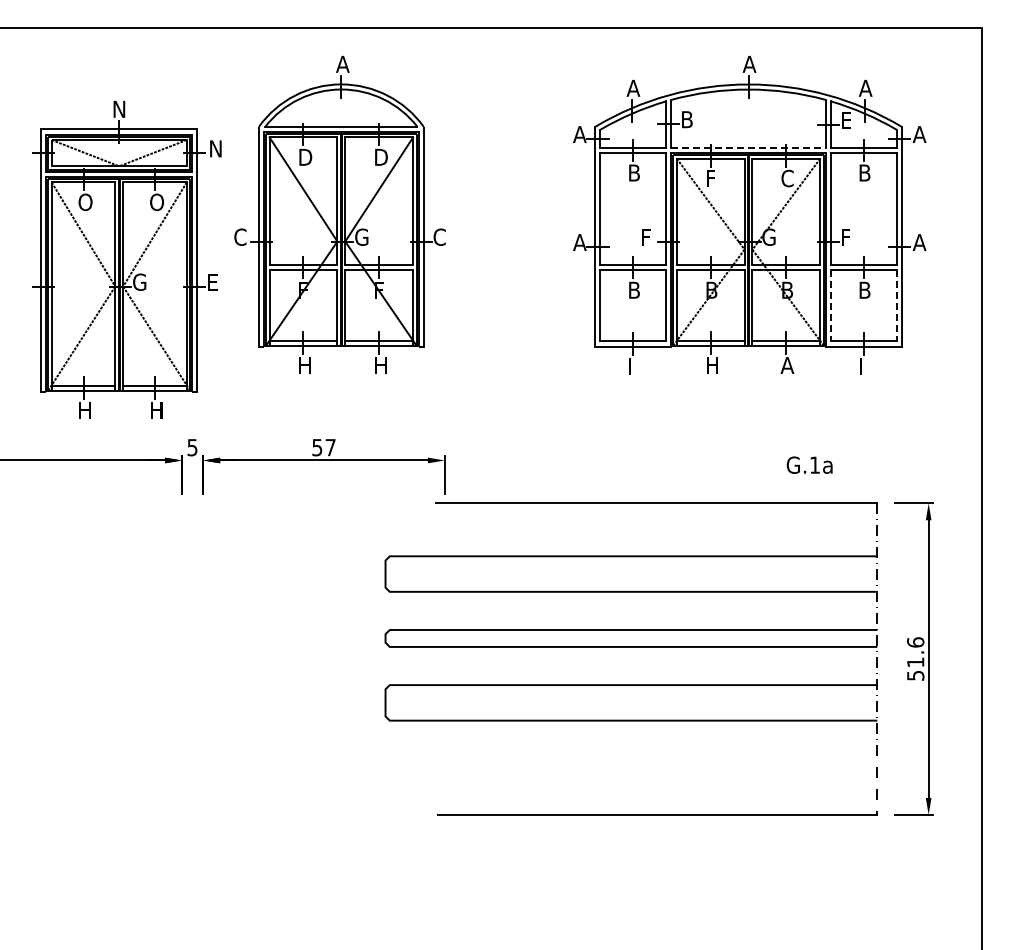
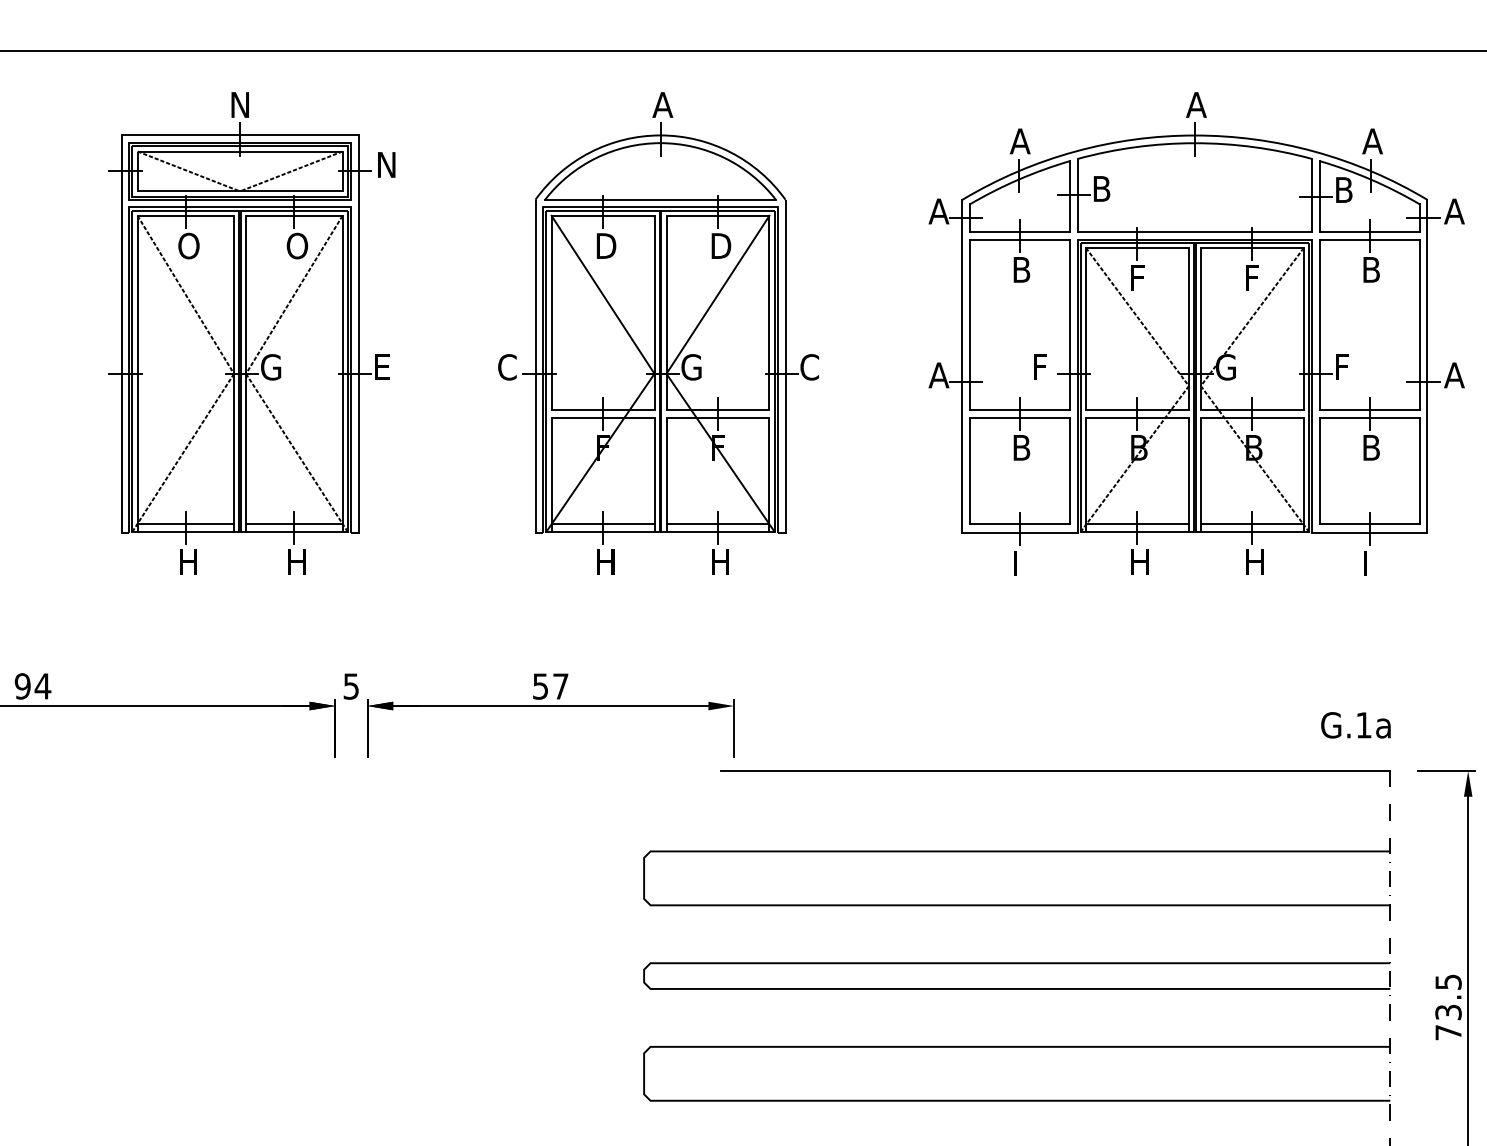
text: (846, 120) -> (1343, 190), E -> B
line: (749, 148) -> (1196, 232), dashed -> solid
text: (787, 178) -> (1254, 278), C -> F
part: (339, 214) -> (657, 332), moved
part: (126, 259) -> (251, 332), moved
line: (830, 305) -> (1319, 470), dashed -> solid
line: (896, 305) -> (1419, 470), dashed -> solid
text: (787, 365) -> (1254, 561), A -> H
text: (809, 464) -> (1355, 724), moved
text: (915, 658) -> (1448, 1006), 51.6 -> 73.5

